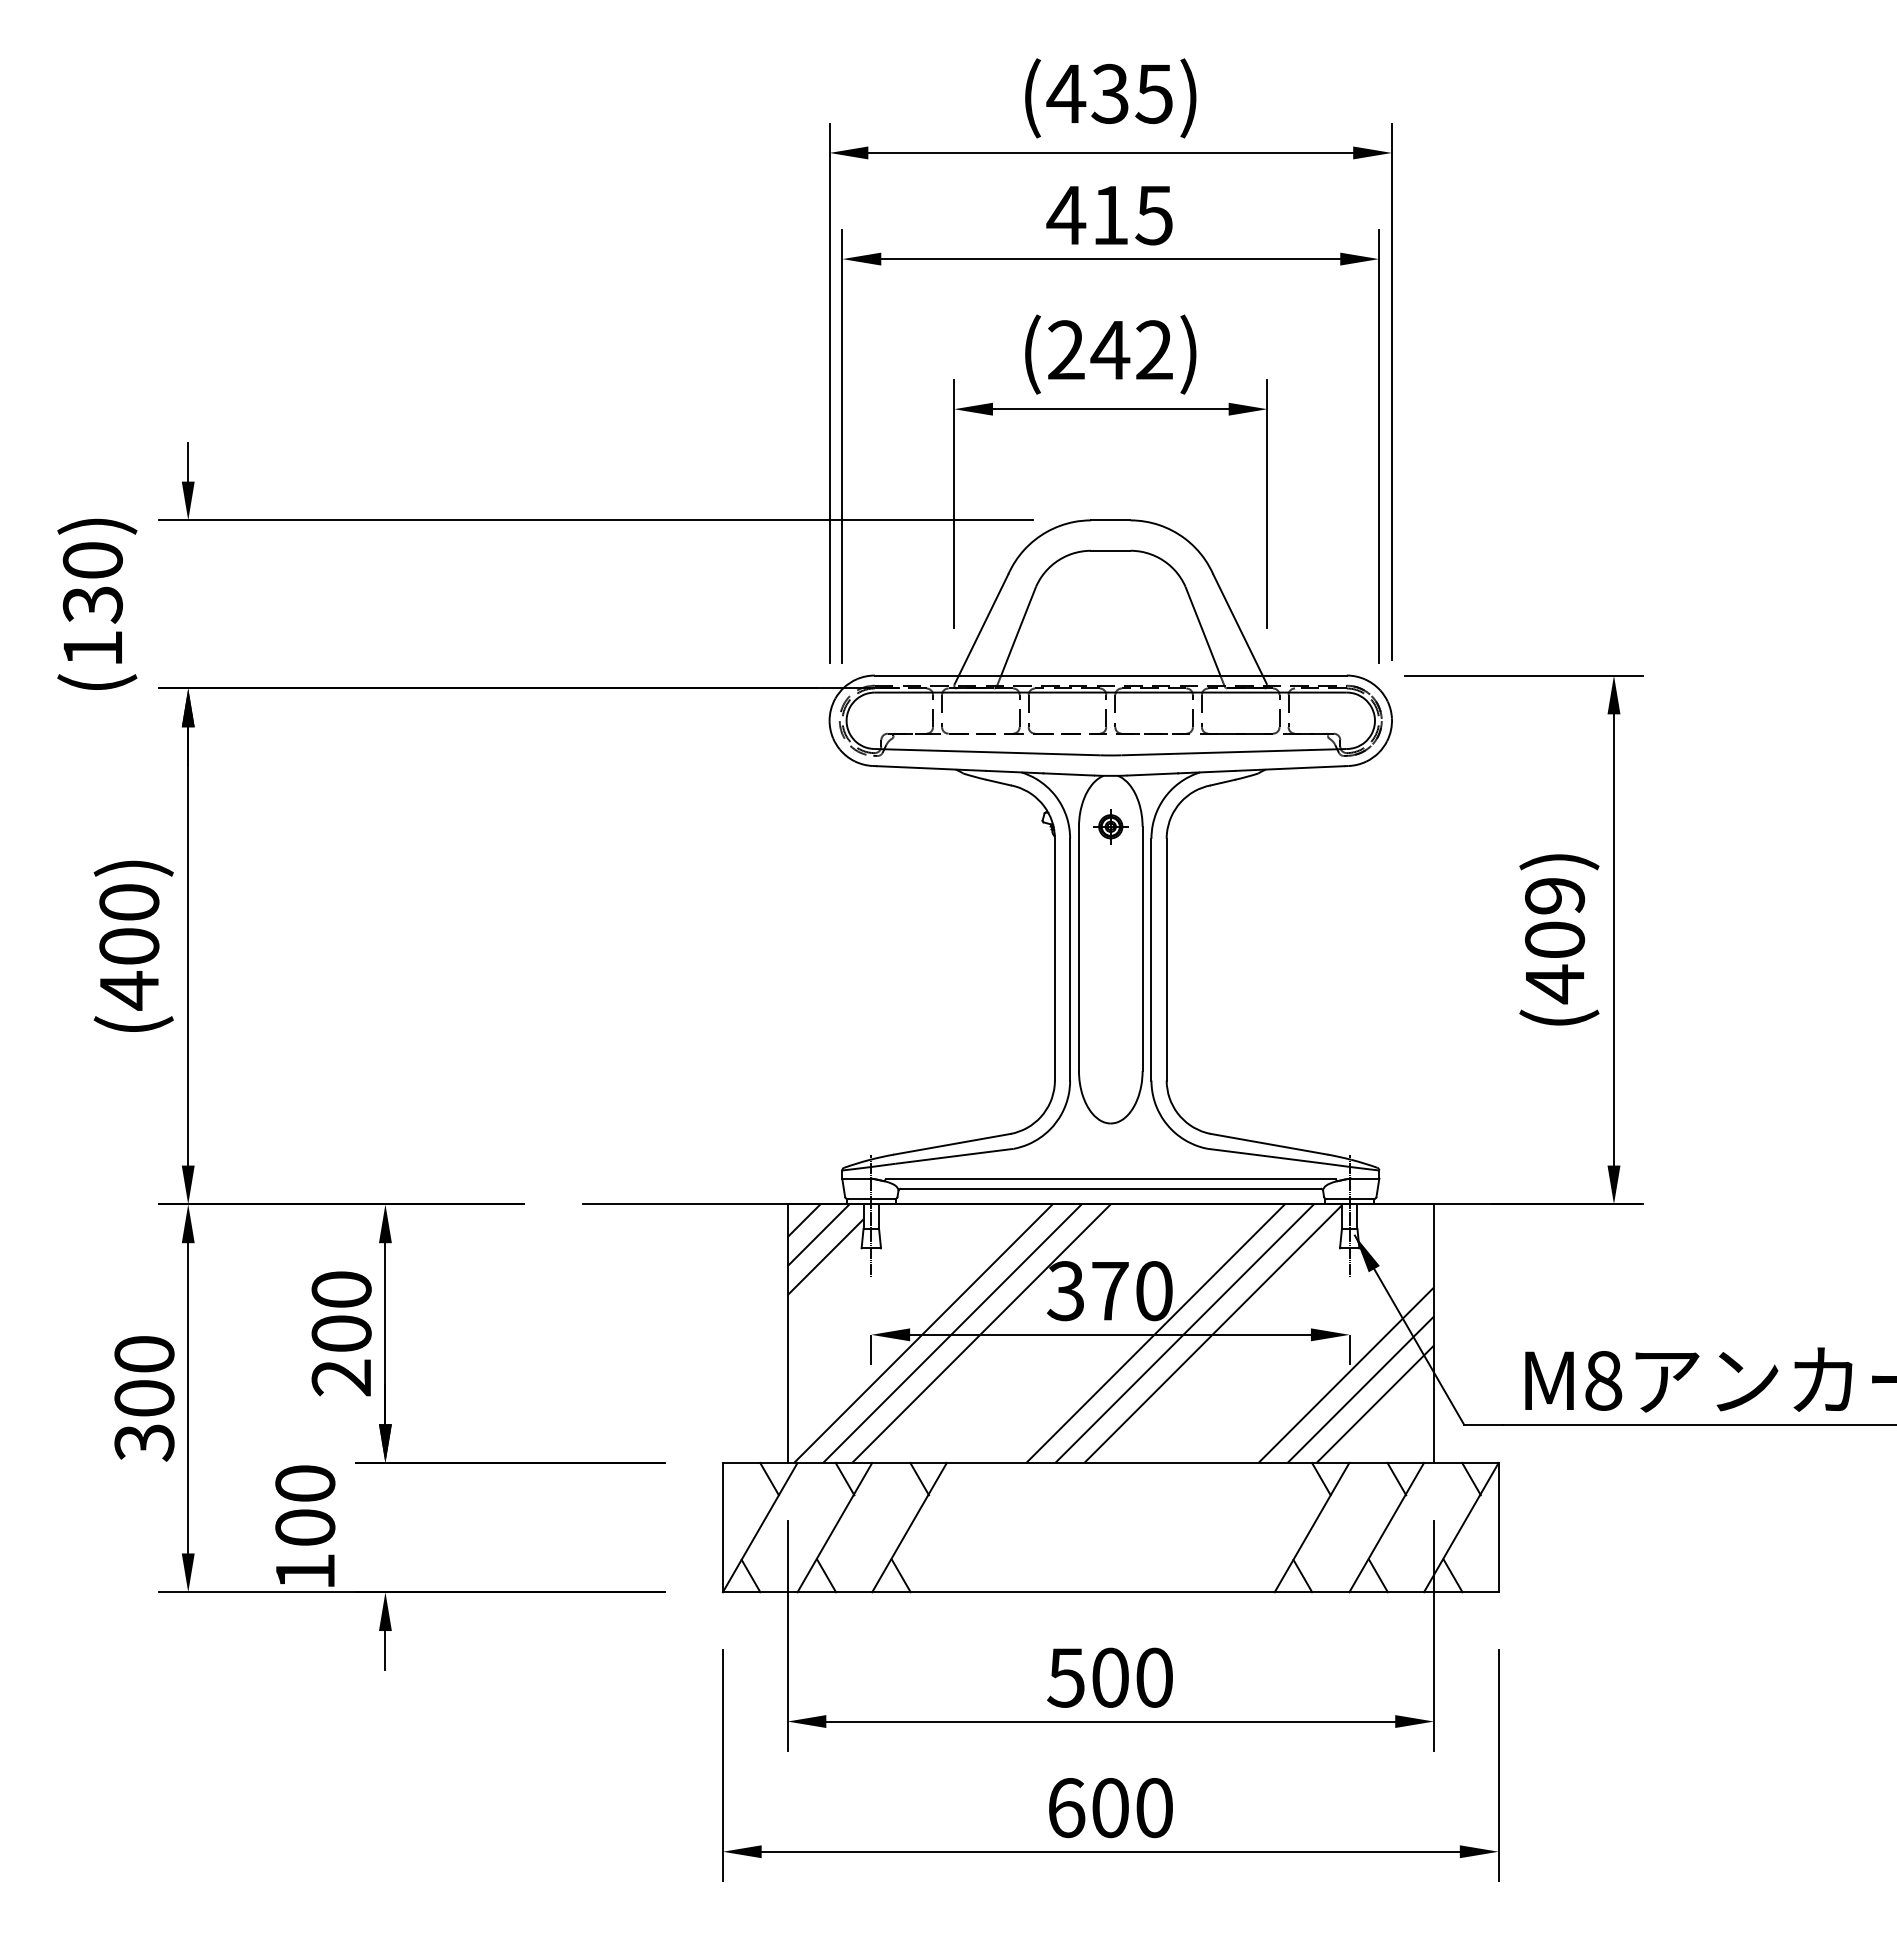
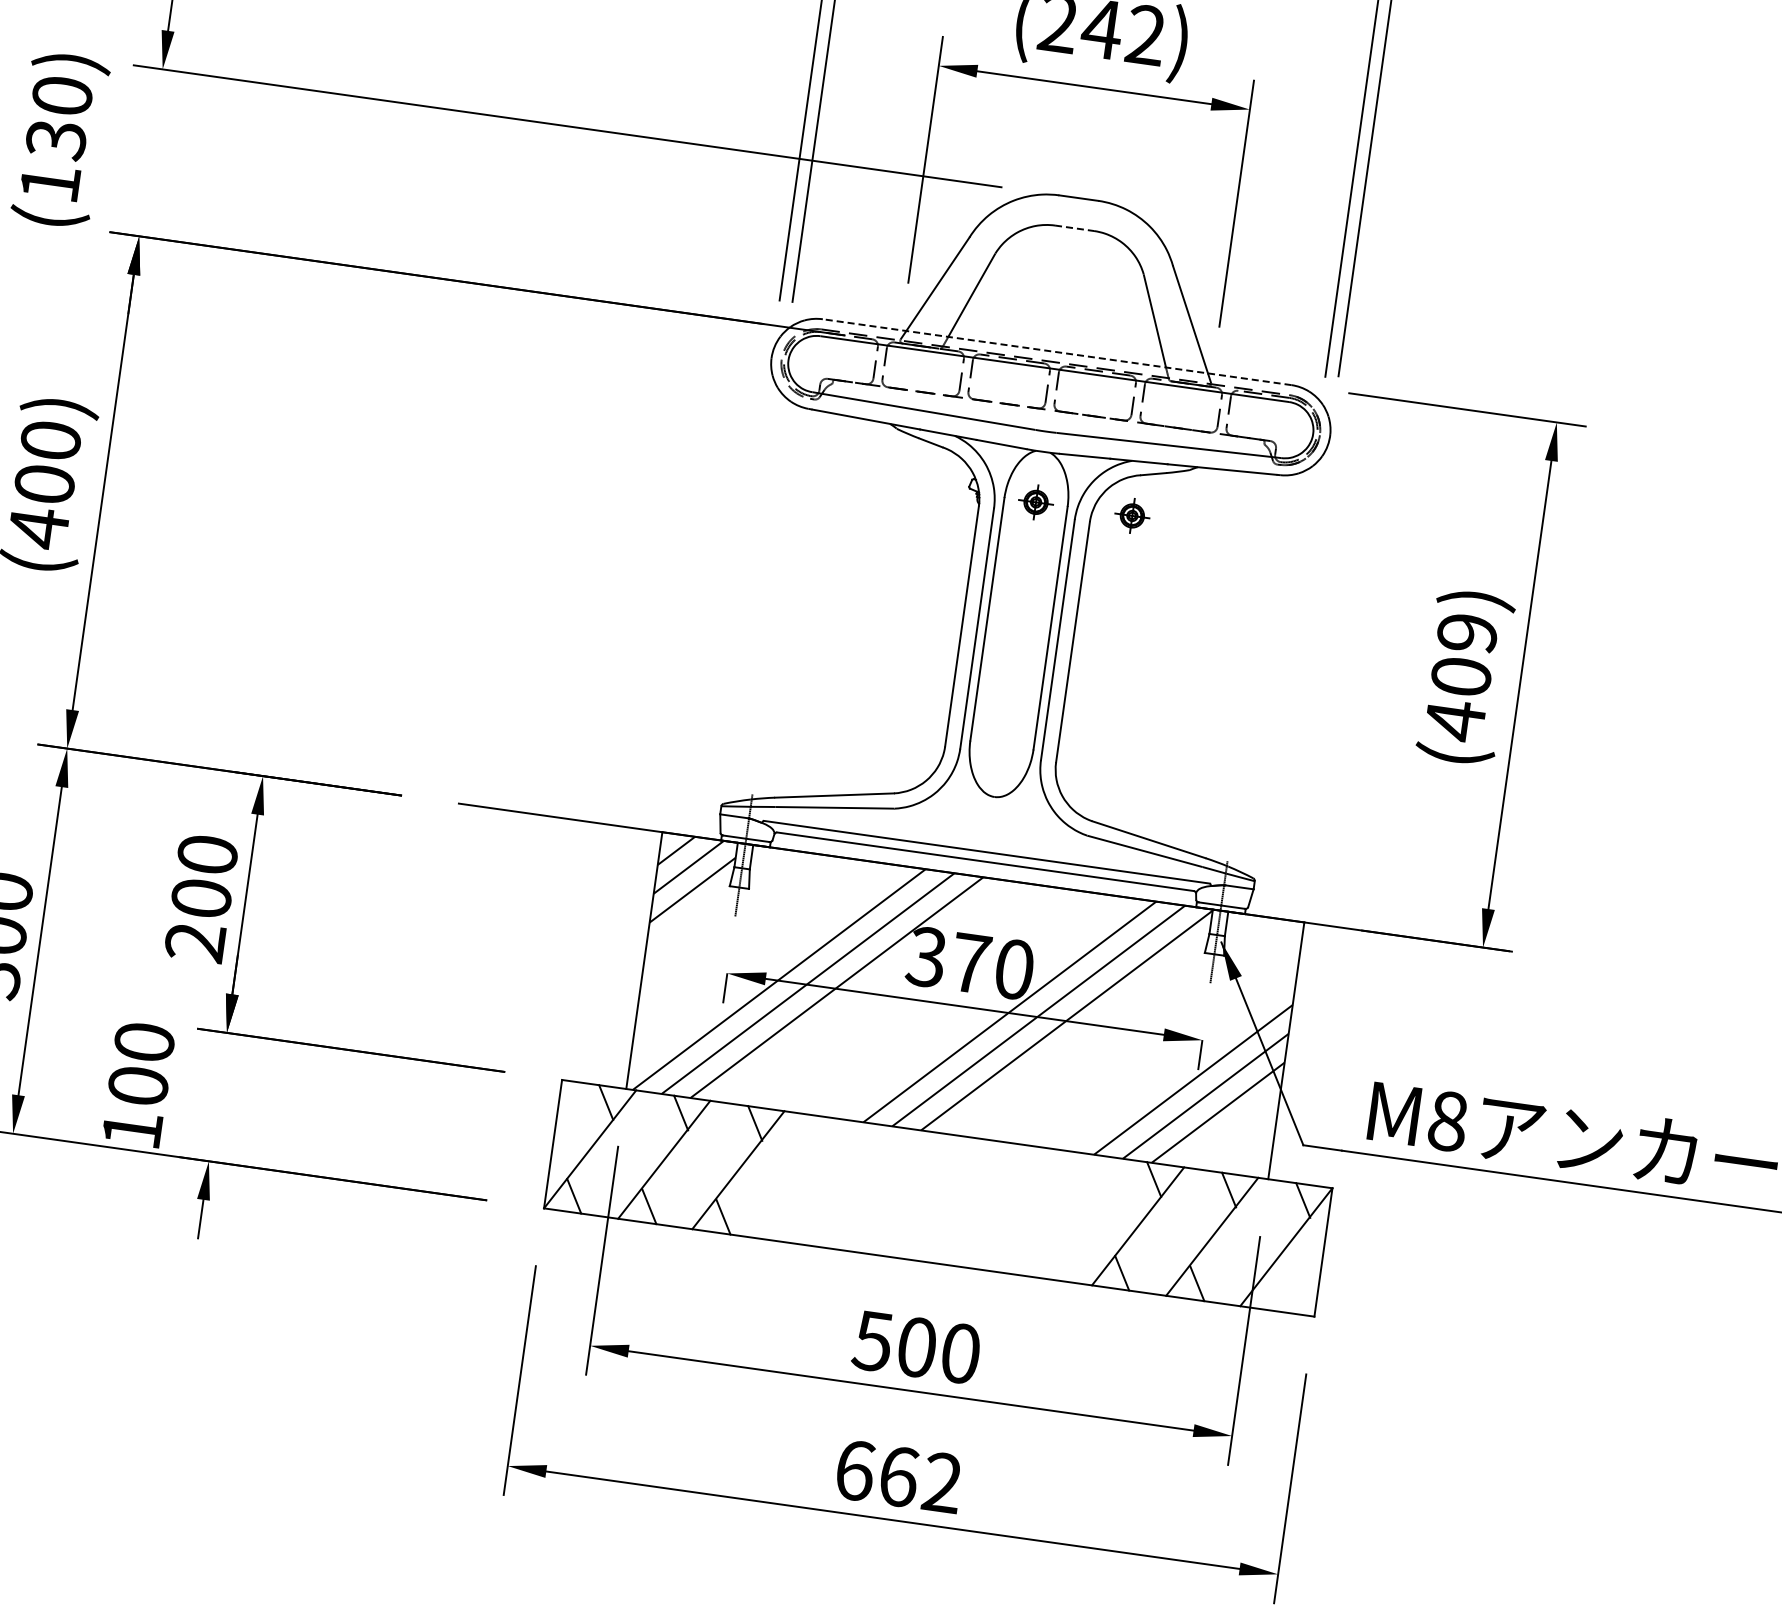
line: (1110, 550) -> (1074, 227), solid -> dashed
line: (1110, 675) -> (1056, 352), solid -> dashed
part: (1207, 826) -> (1132, 515), added
line: (1452, 1575) -> (1270, 1293), removed
text: (1132, 1808) -> (920, 1480), 600 -> 662

